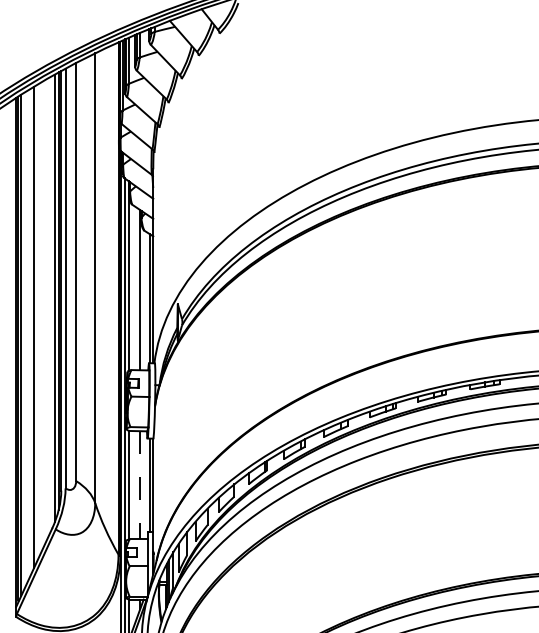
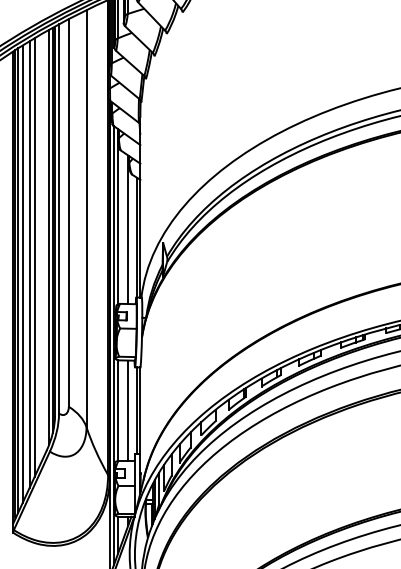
line: (39, 320) -> (34, 257), added
line: (26, 337) -> (22, 273), added
line: (140, 485) -> (128, 410), dashed -> solid

